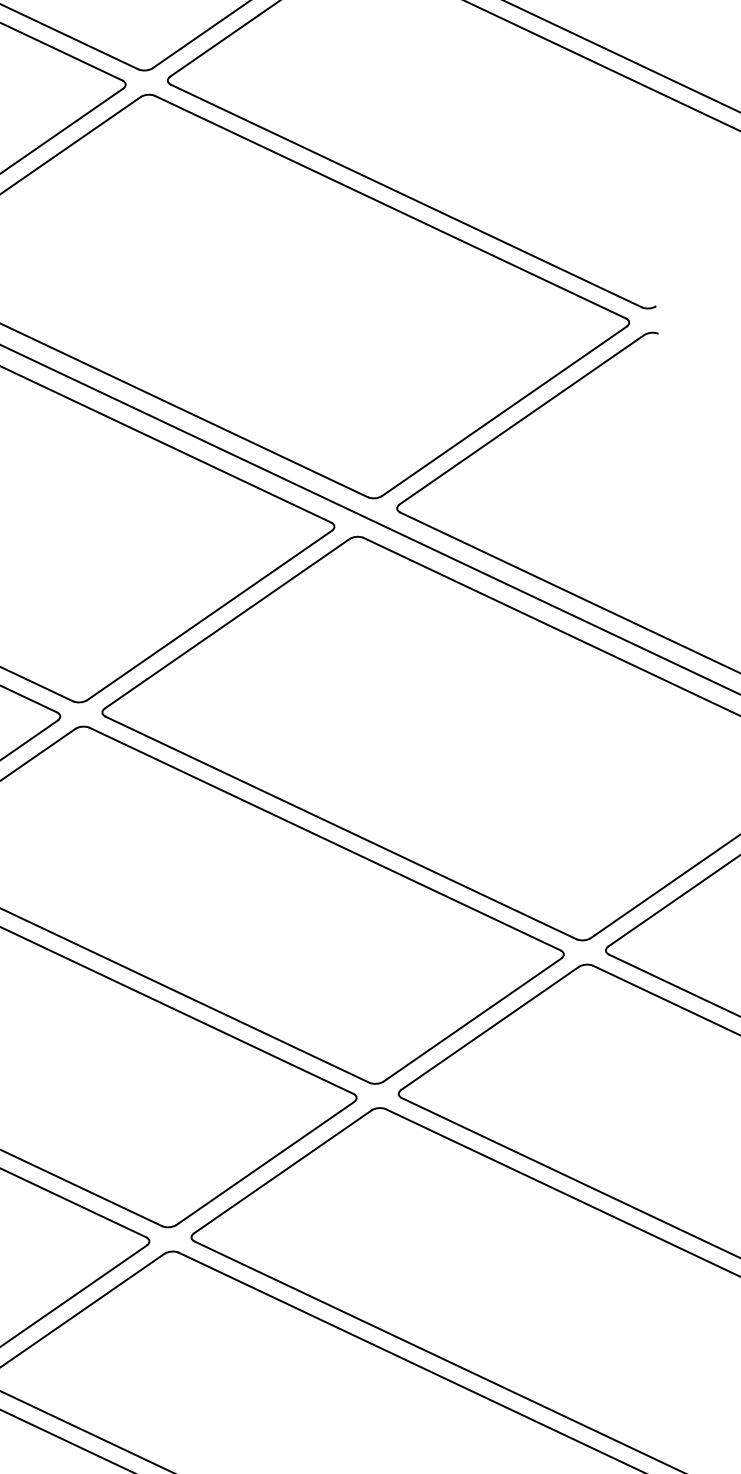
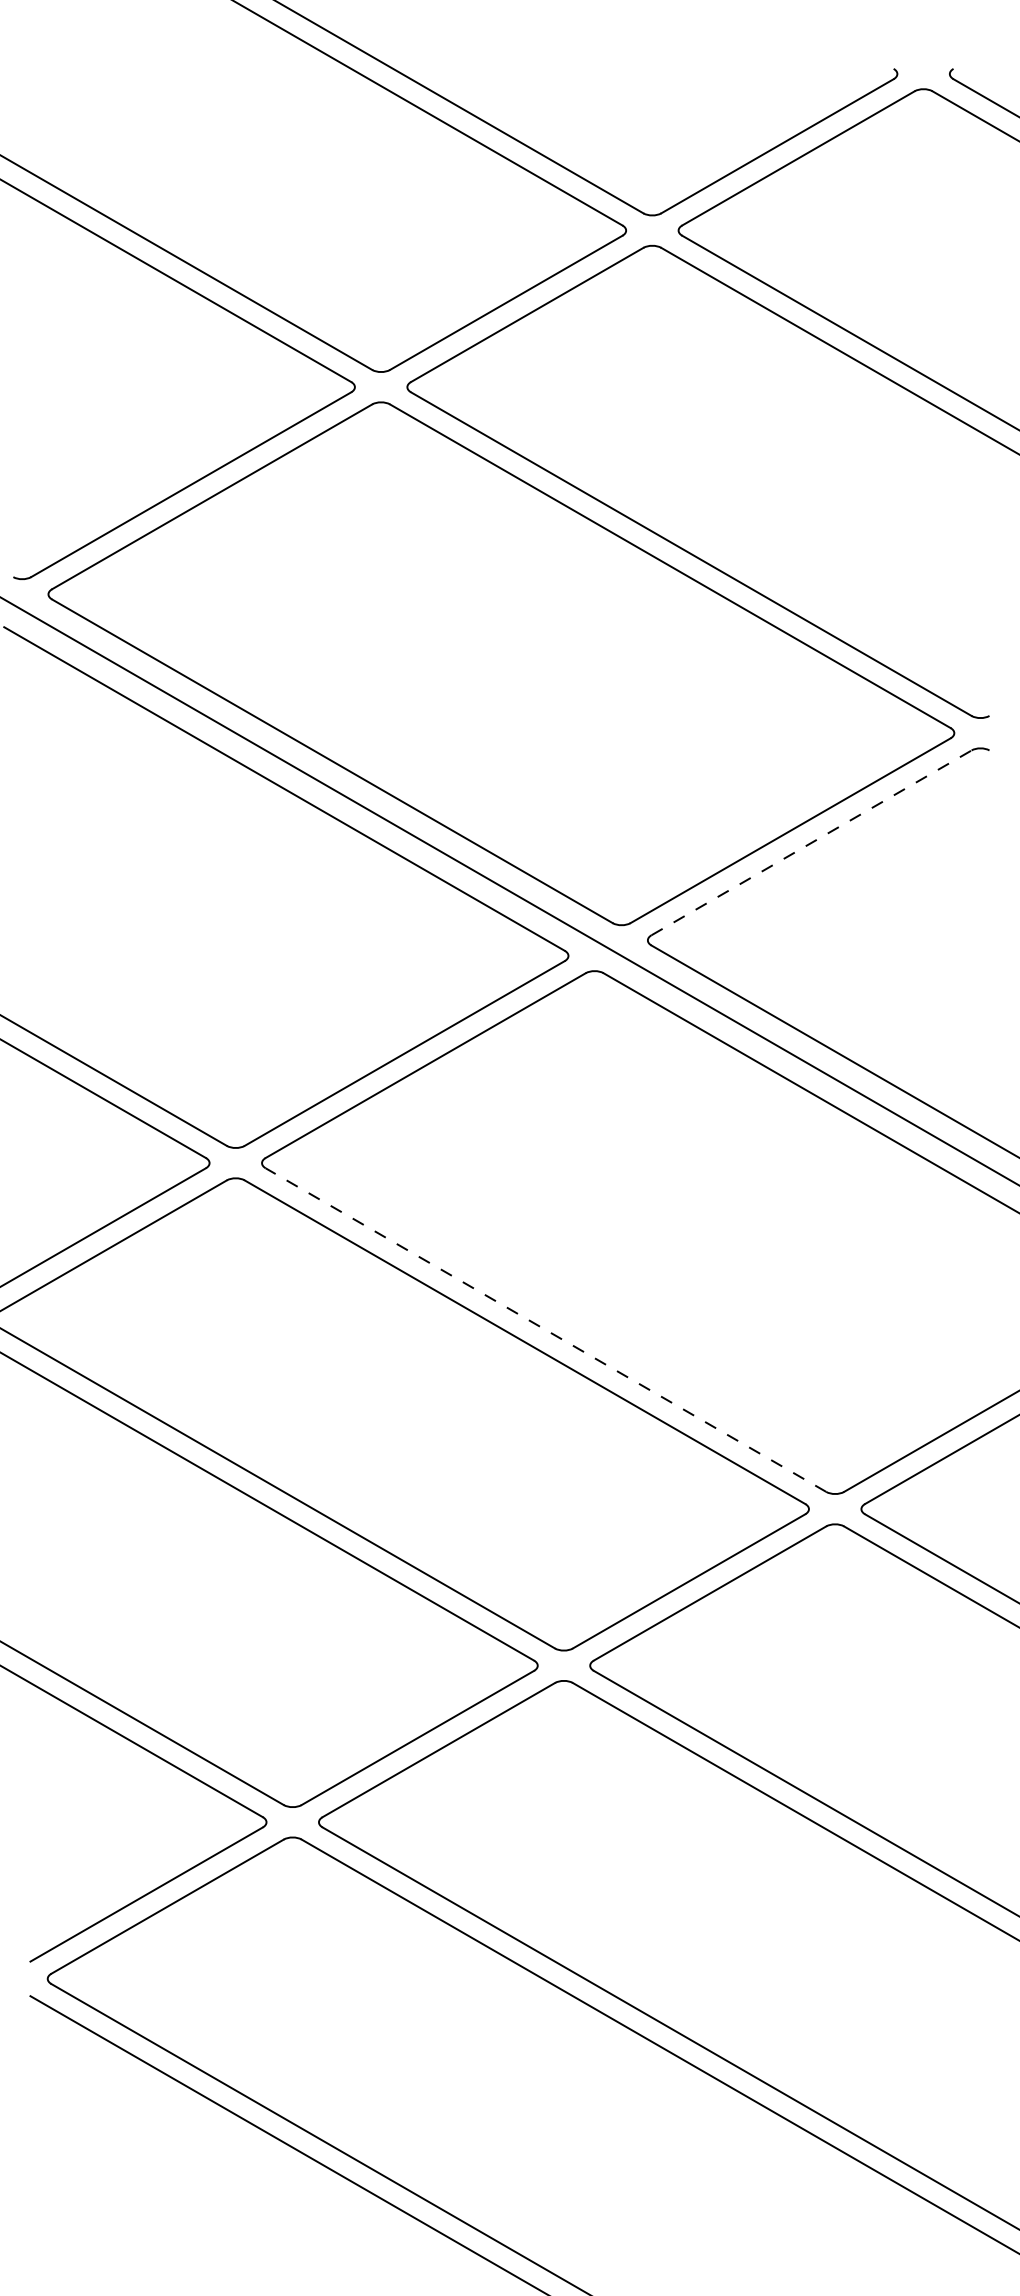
line: (521, 419) -> (811, 842), solid -> dashed
line: (340, 828) -> (545, 1330), solid -> dashed

